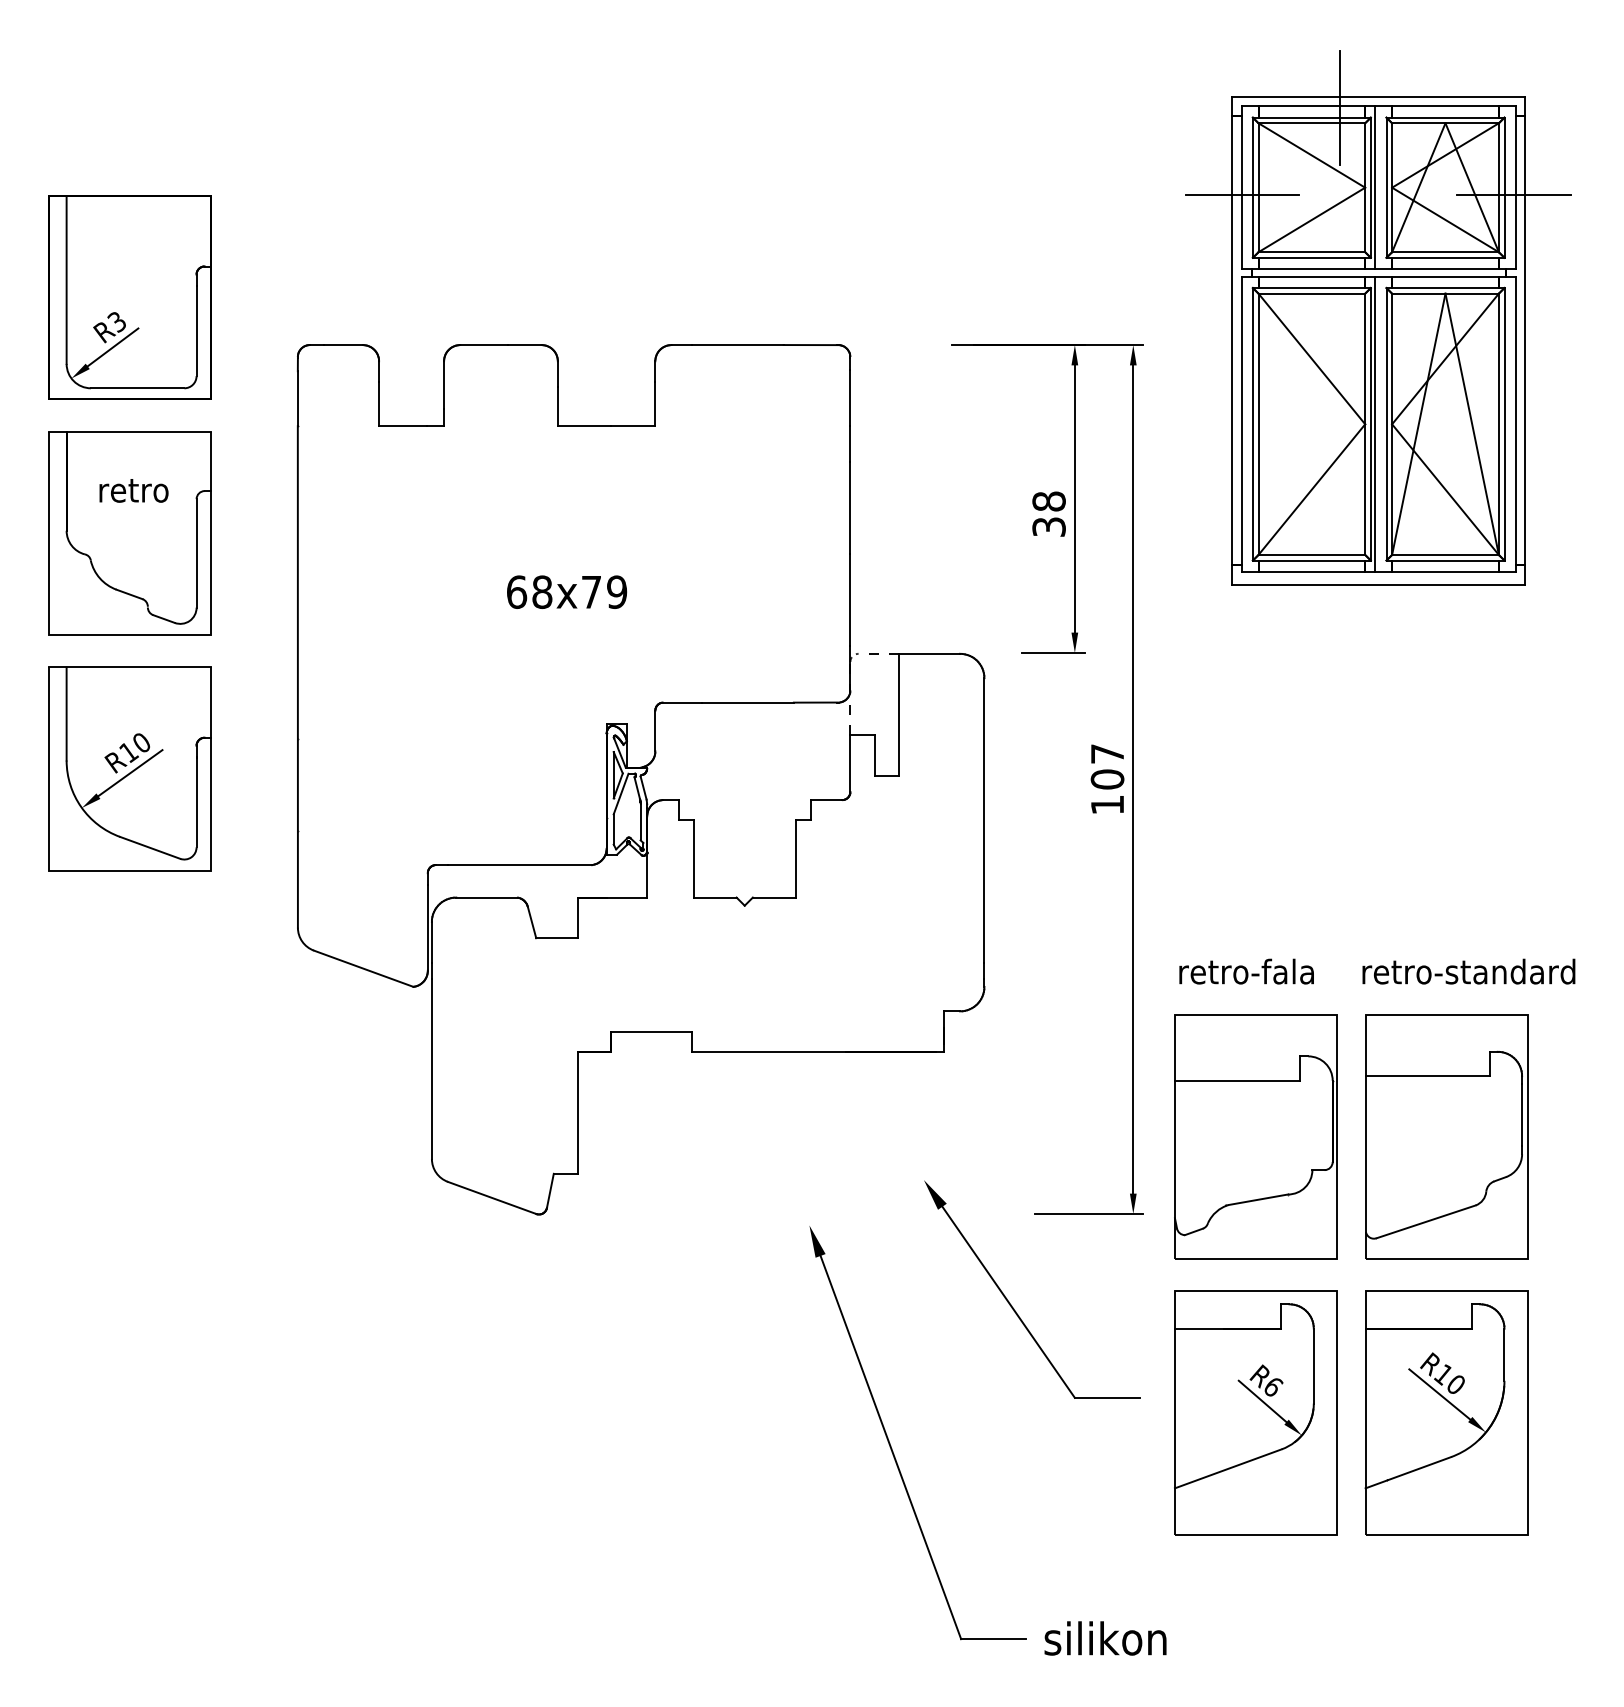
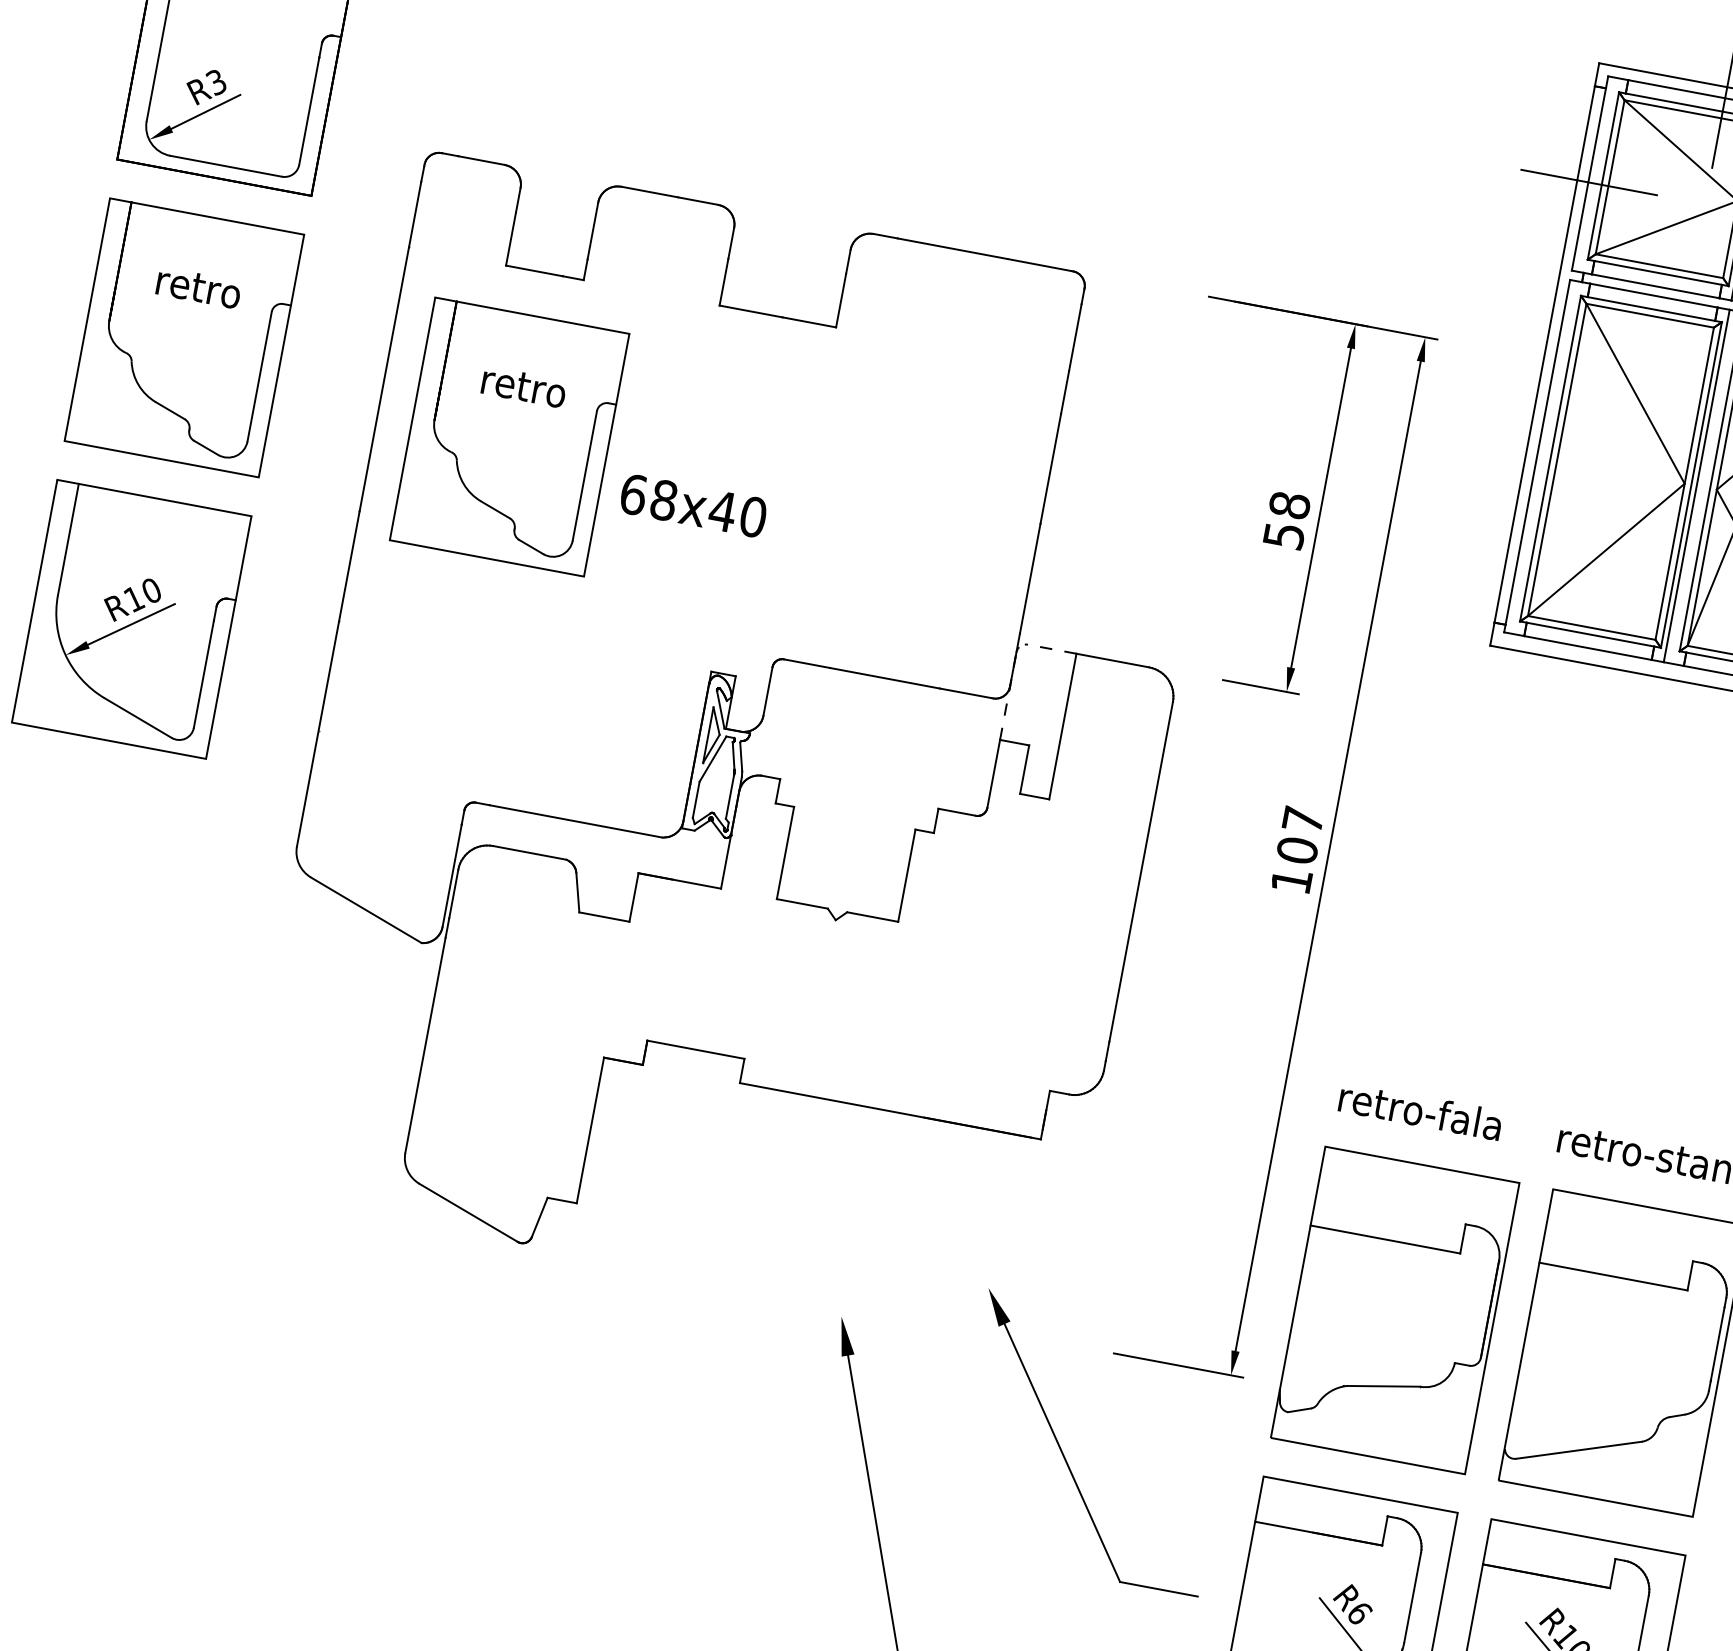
text: (1048, 526) -> (1283, 535), 38 -> 58
part: (407, 564) -> (509, 437), added
text: (603, 591) -> (737, 513), 68x79 -> 68x40

